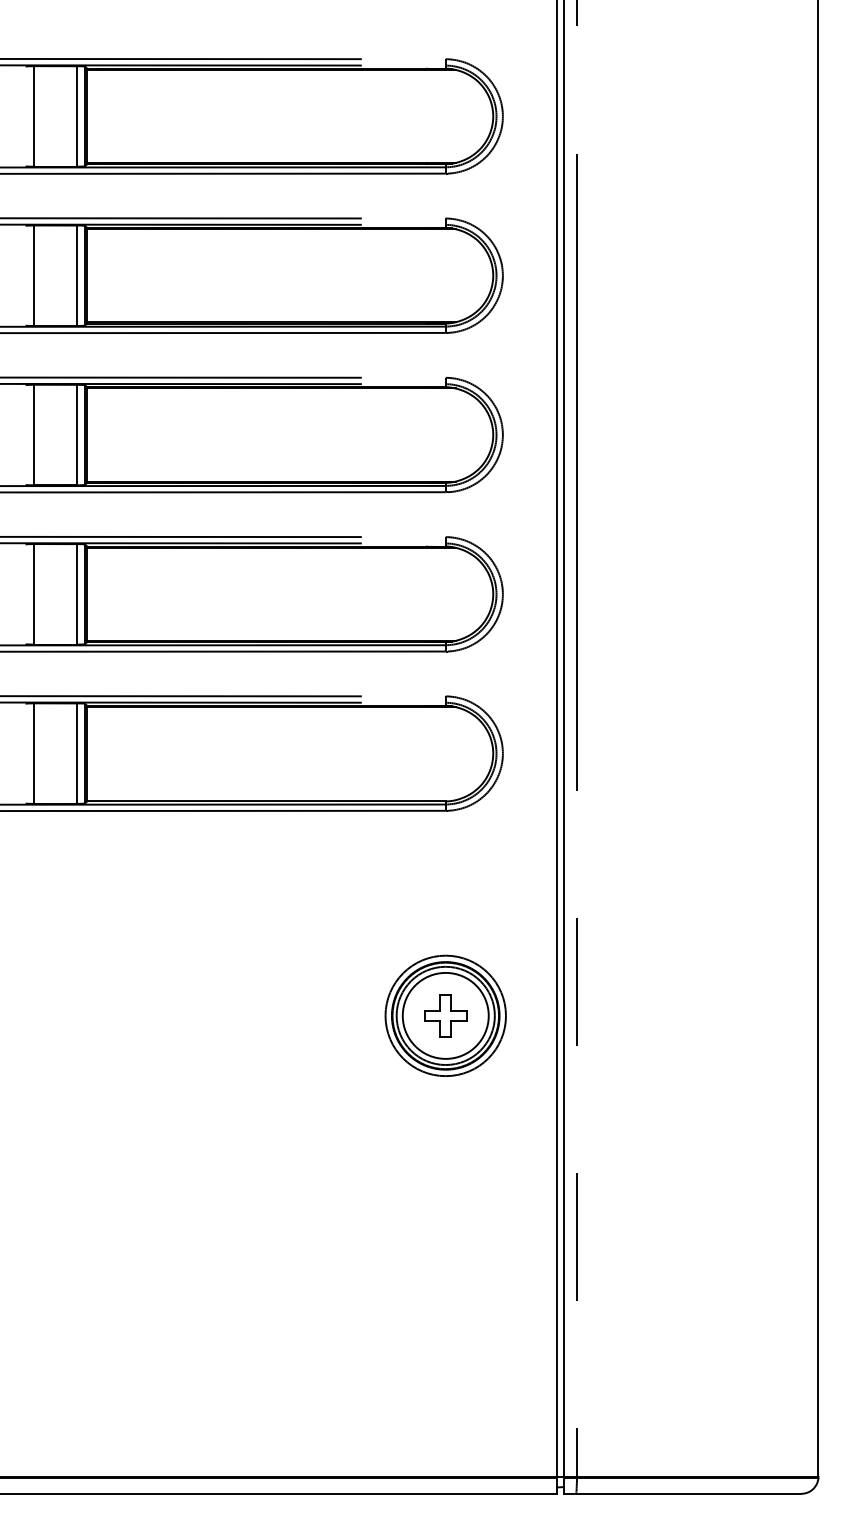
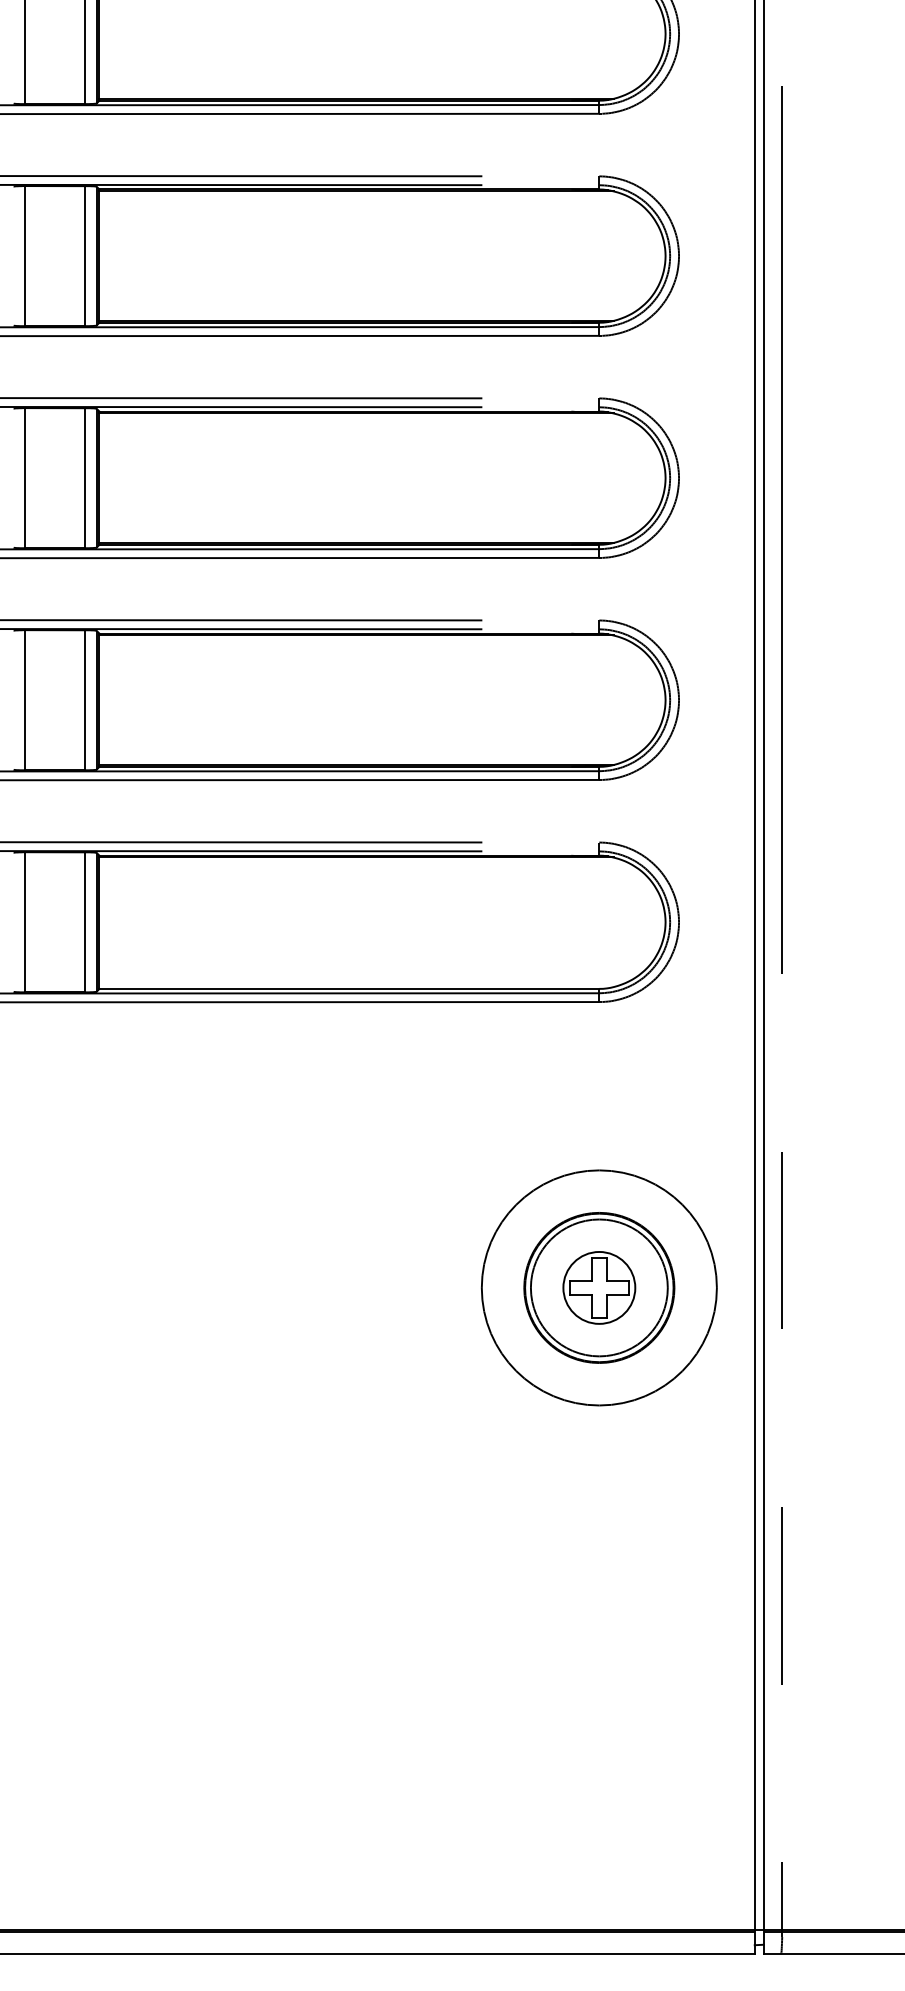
circle: (445, 1015) -> (598, 1287), size x0.6
circle: (445, 1015) -> (598, 1287), size x1.4

